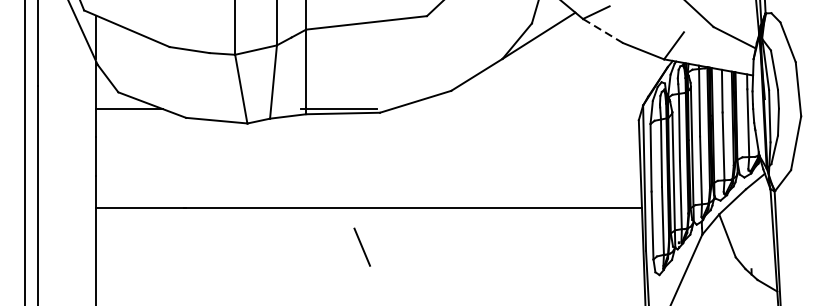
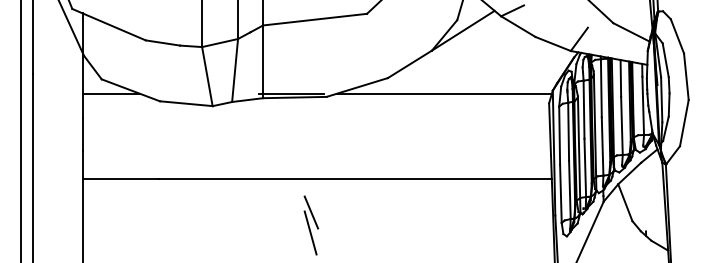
line: (602, 30) -> (517, 26), dashed -> solid
line: (515, 108) -> (443, 93), added
line: (361, 270) -> (310, 232), added

